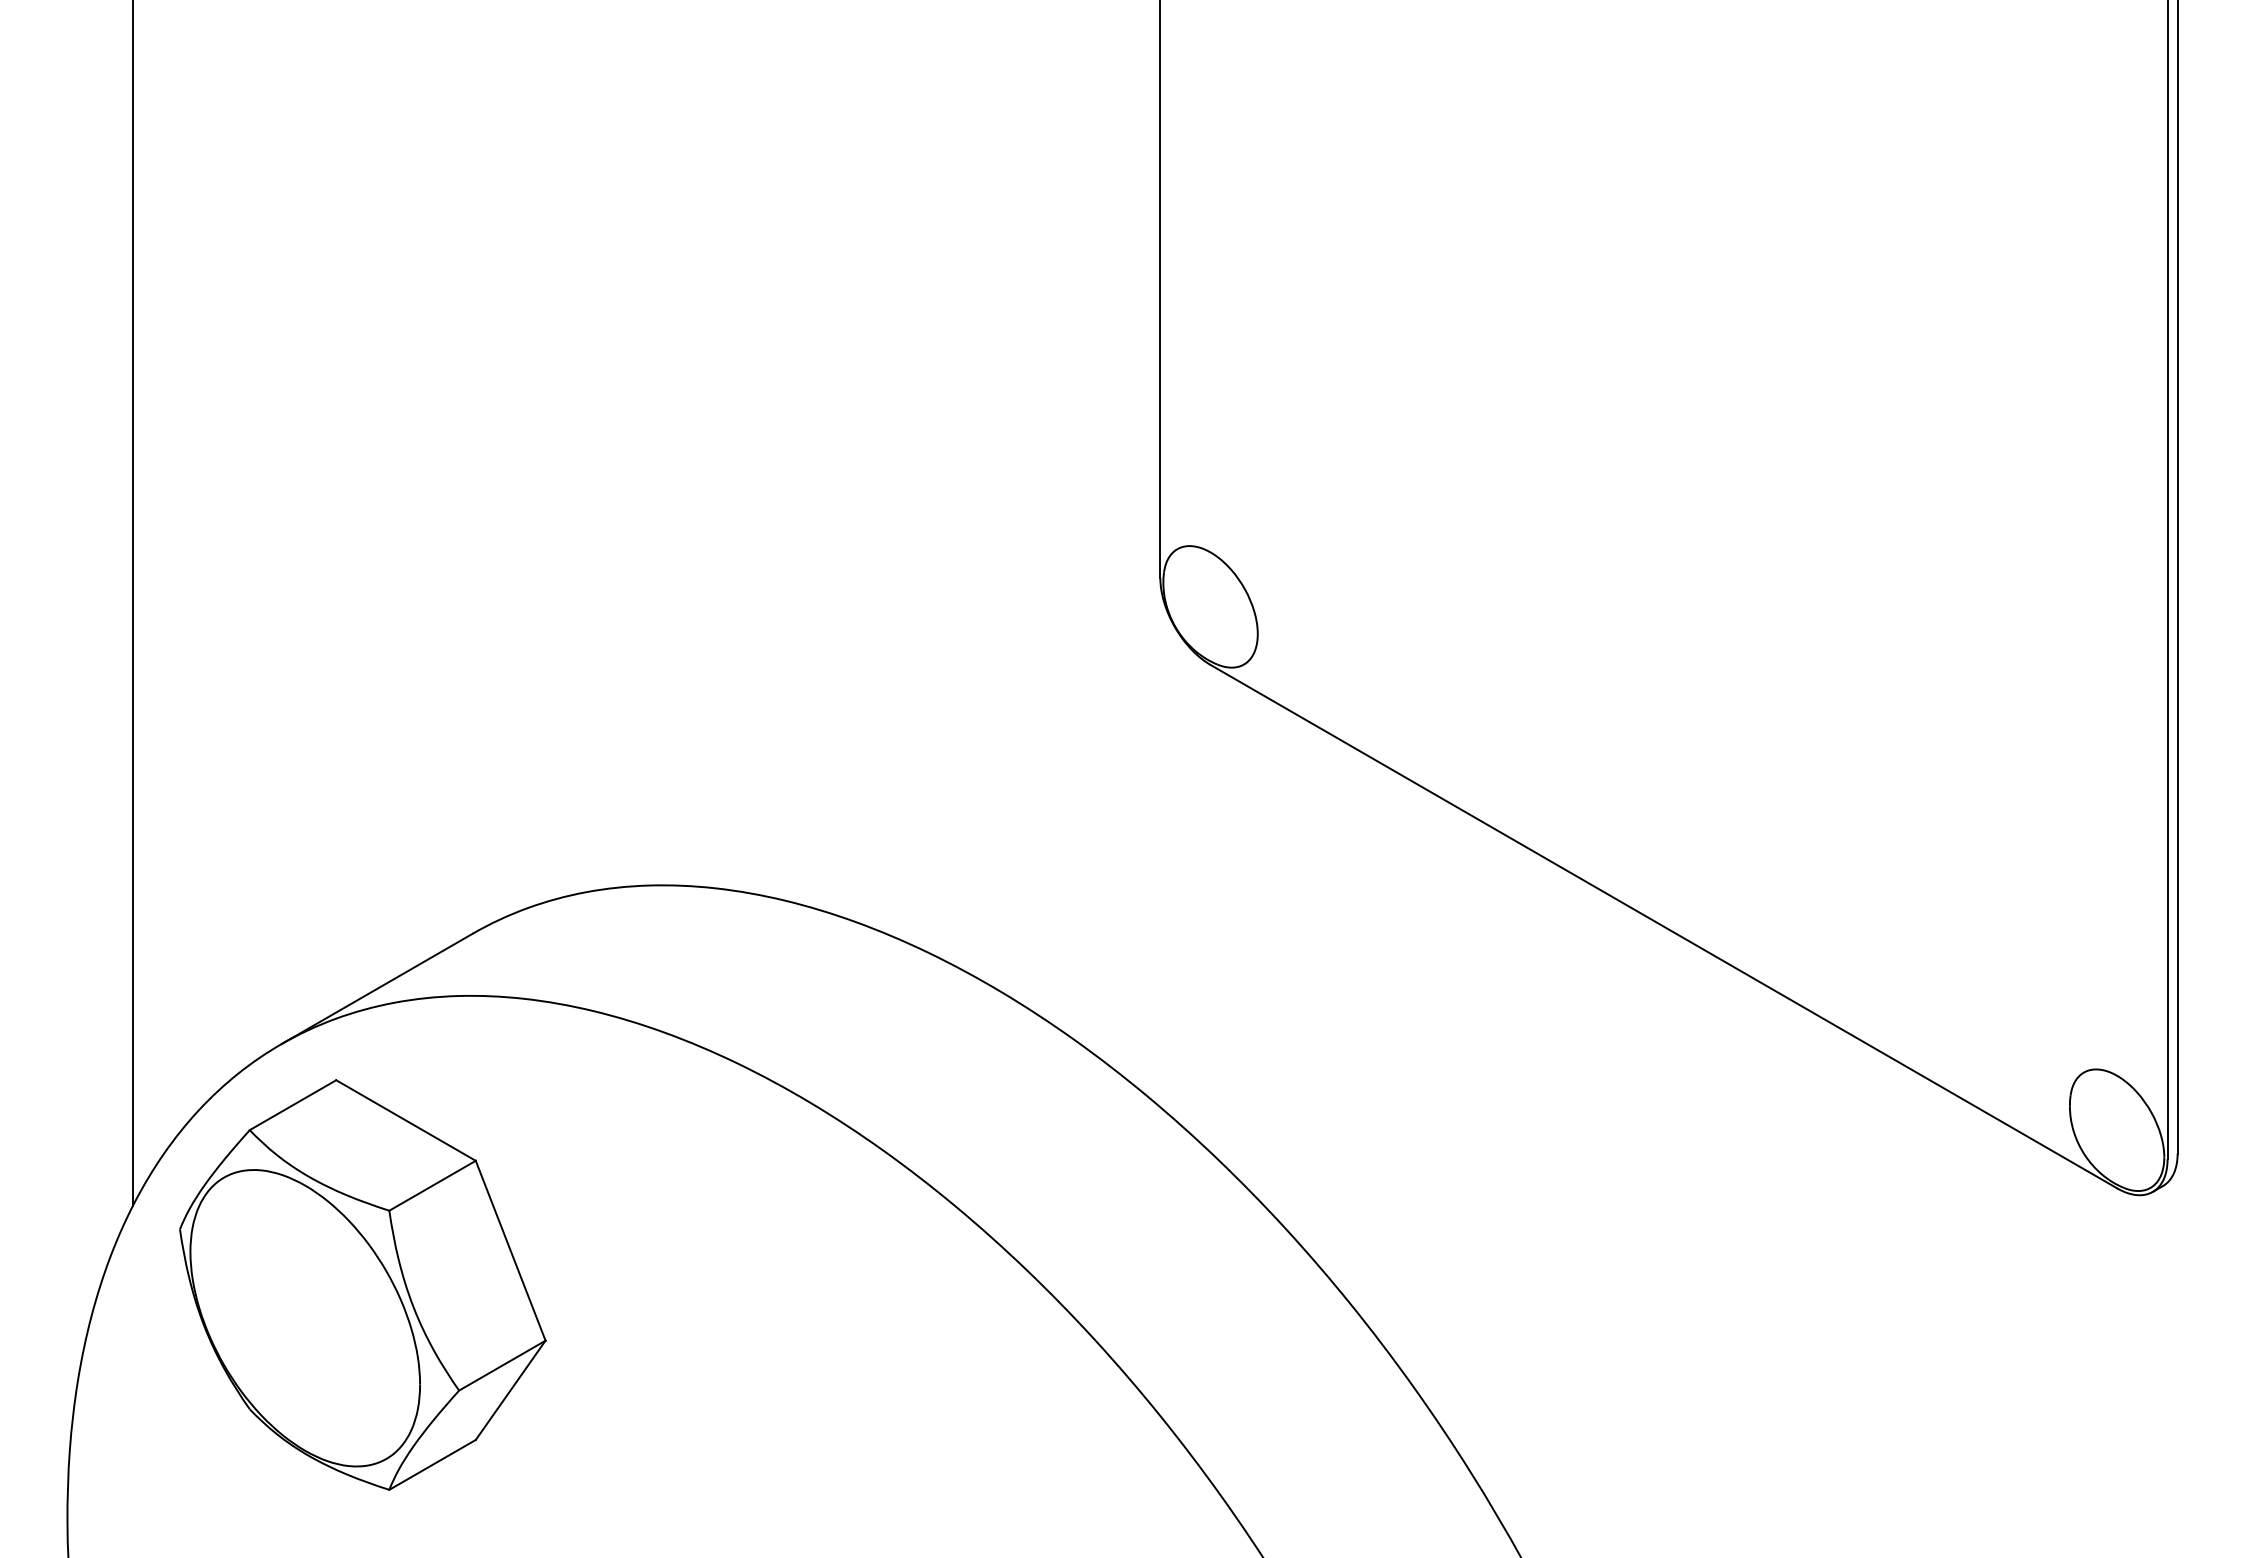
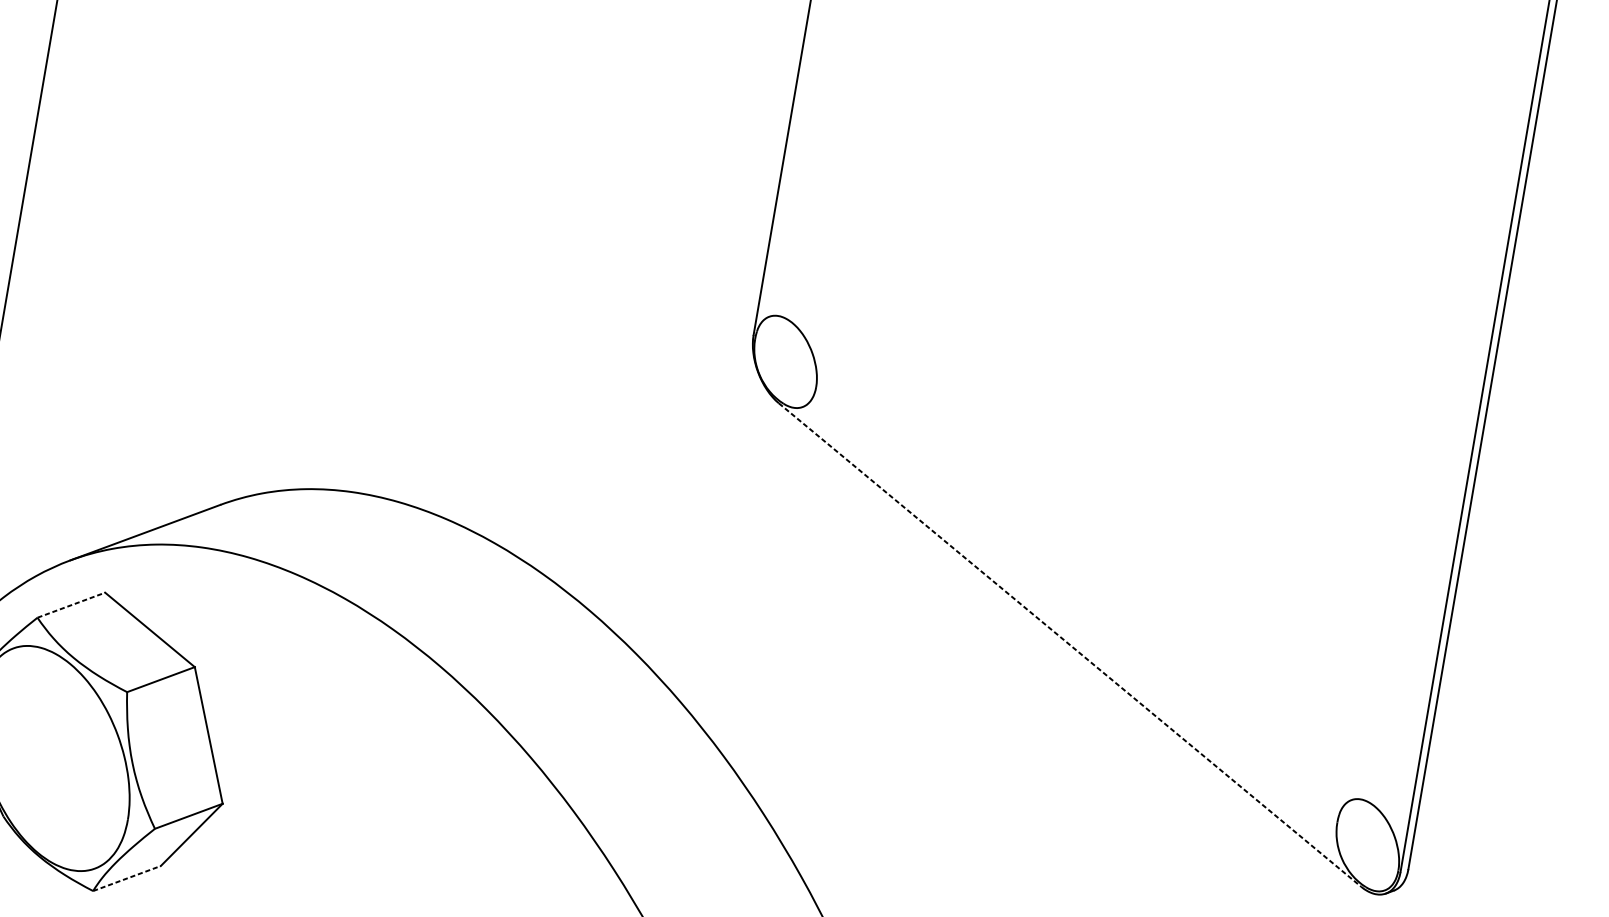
line: (1664, 926) -> (1070, 644), solid -> dashed
line: (293, 1105) -> (71, 605), solid -> dashed
line: (432, 1464) -> (127, 878), solid -> dashed

